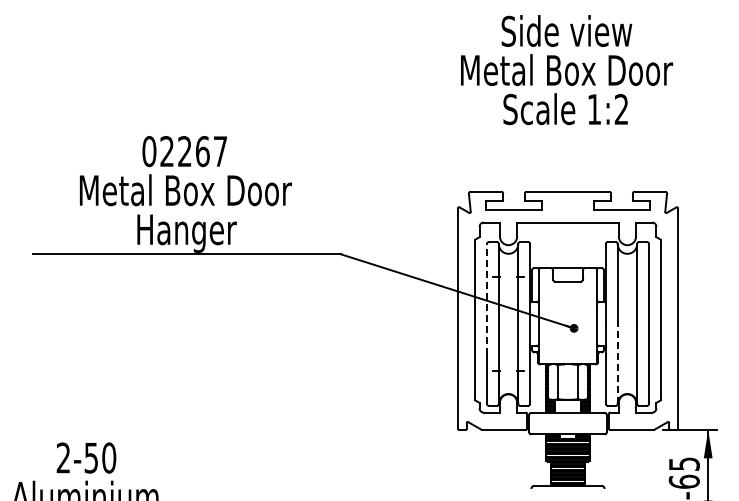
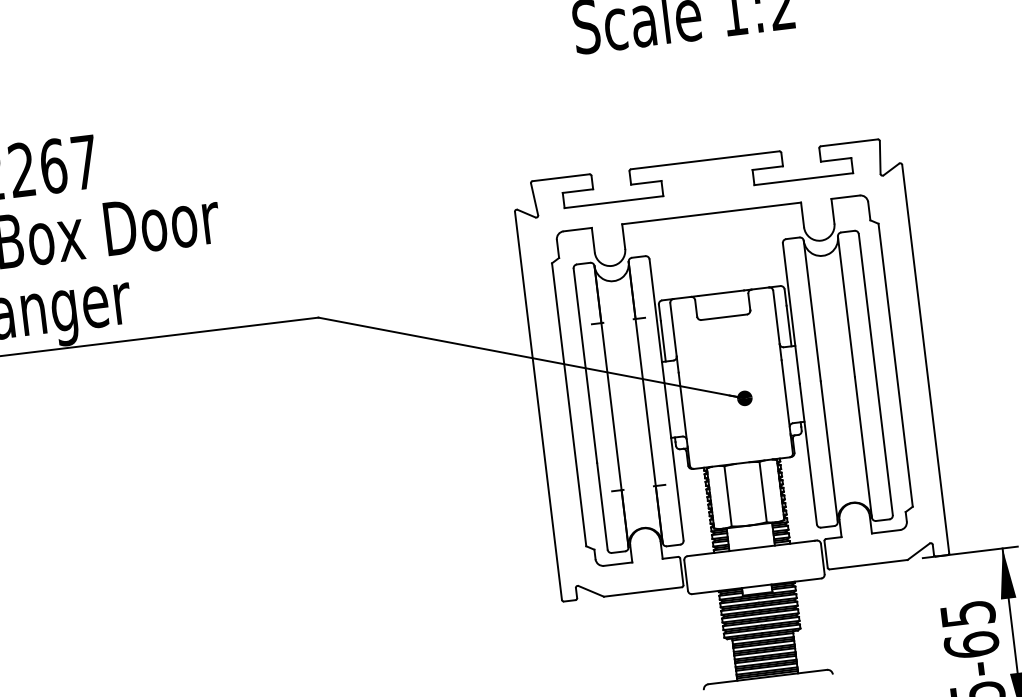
line: (486, 298) -> (584, 364), dashed -> solid
line: (617, 363) -> (828, 450), dashed -> solid

